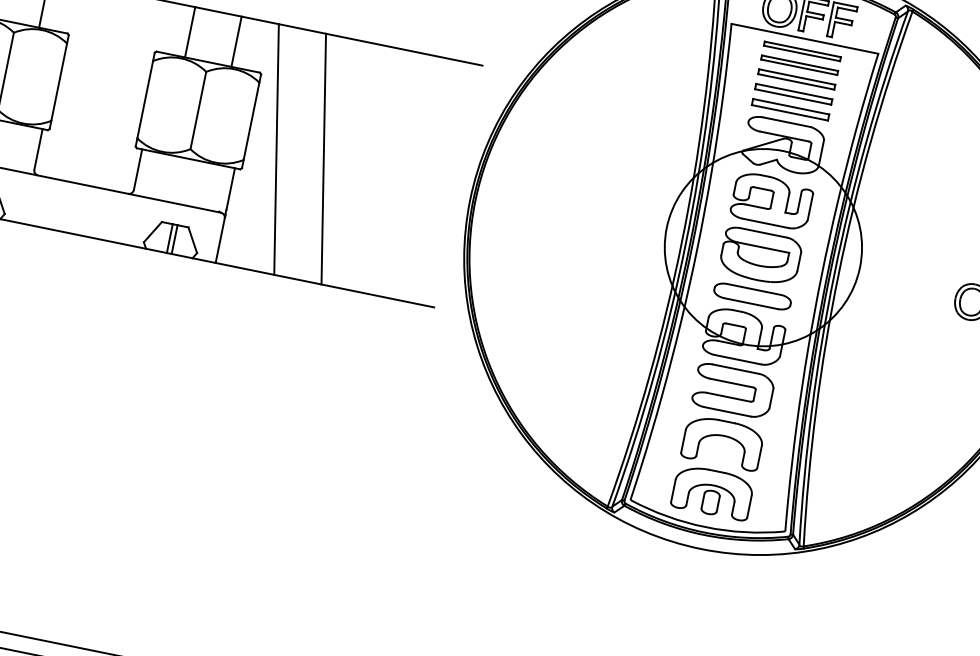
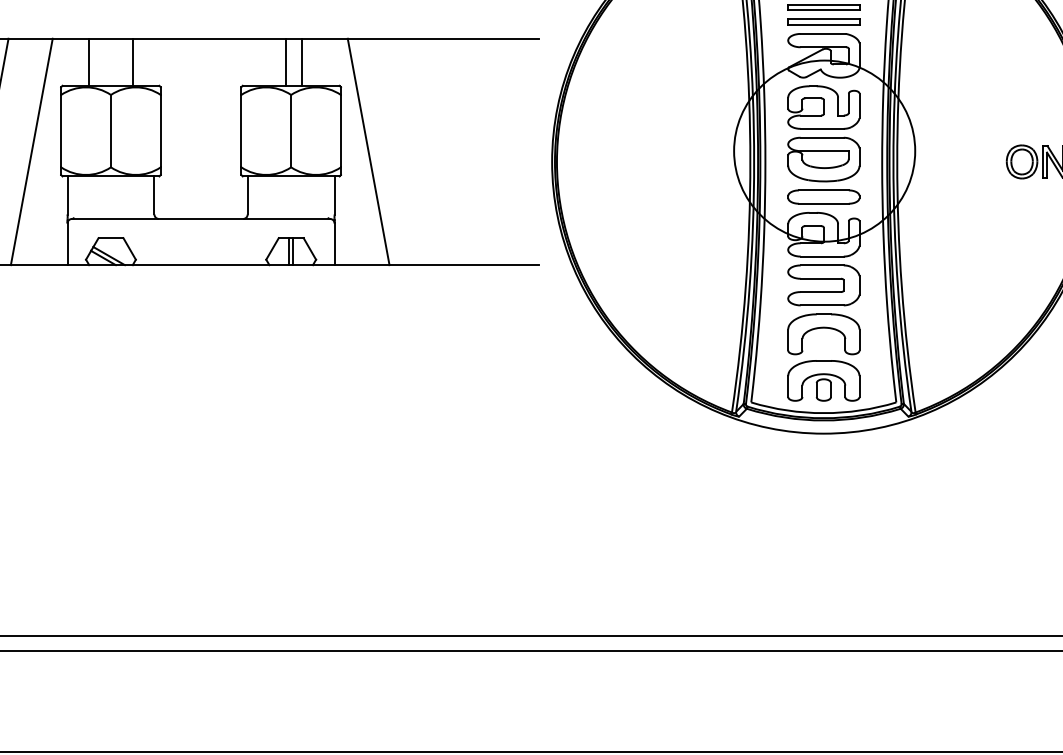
line: (190, 31) -> (302, 61), moved
line: (236, 40) -> (285, 61), moved
line: (323, 158) -> (412, 151), removed

